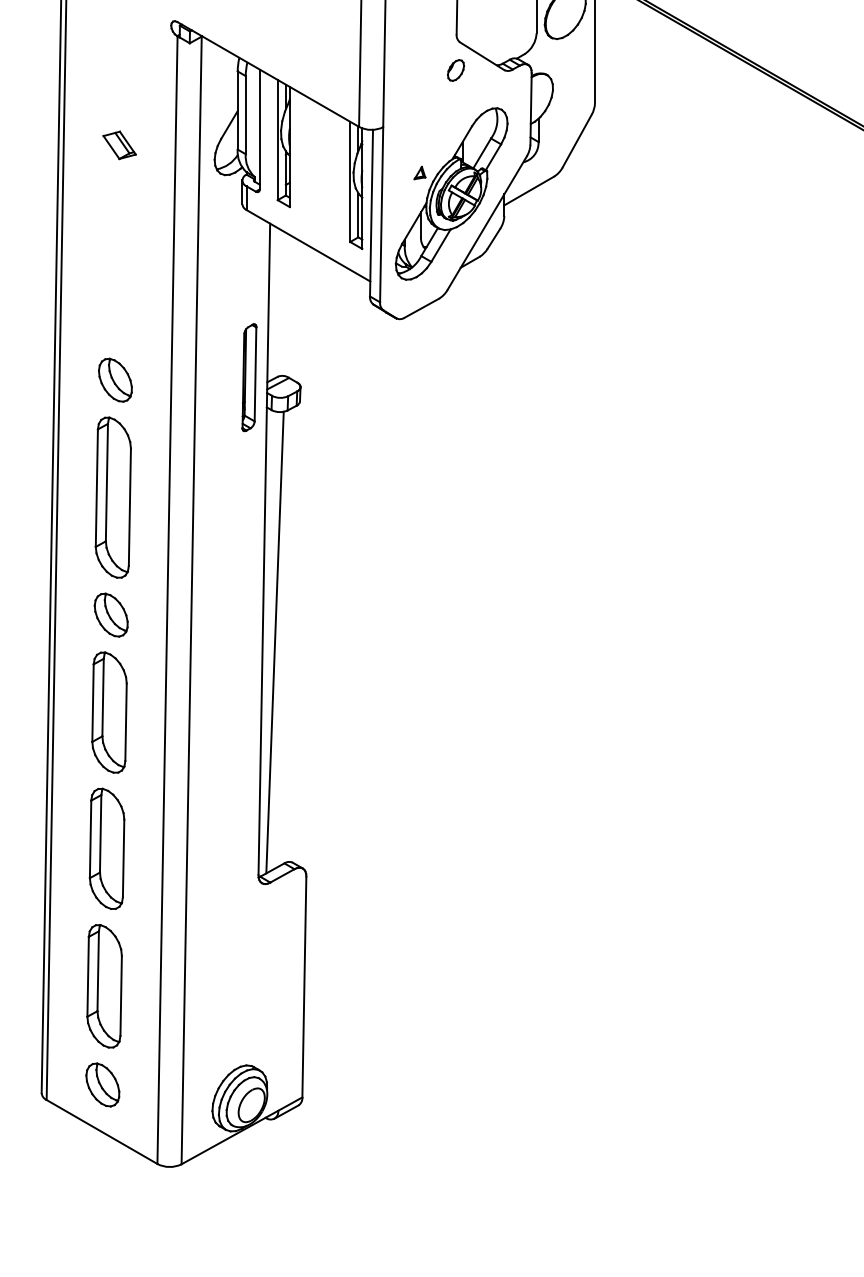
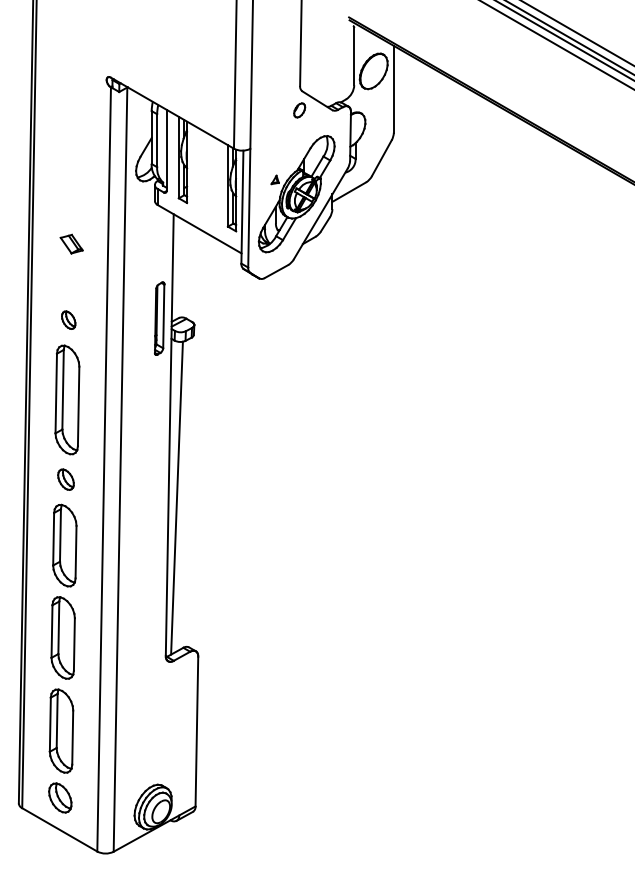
part: (119, 144) -> (71, 243), moved
part: (114, 378) -> (68, 319), size x0.6
part: (110, 615) -> (65, 479), size x0.7

